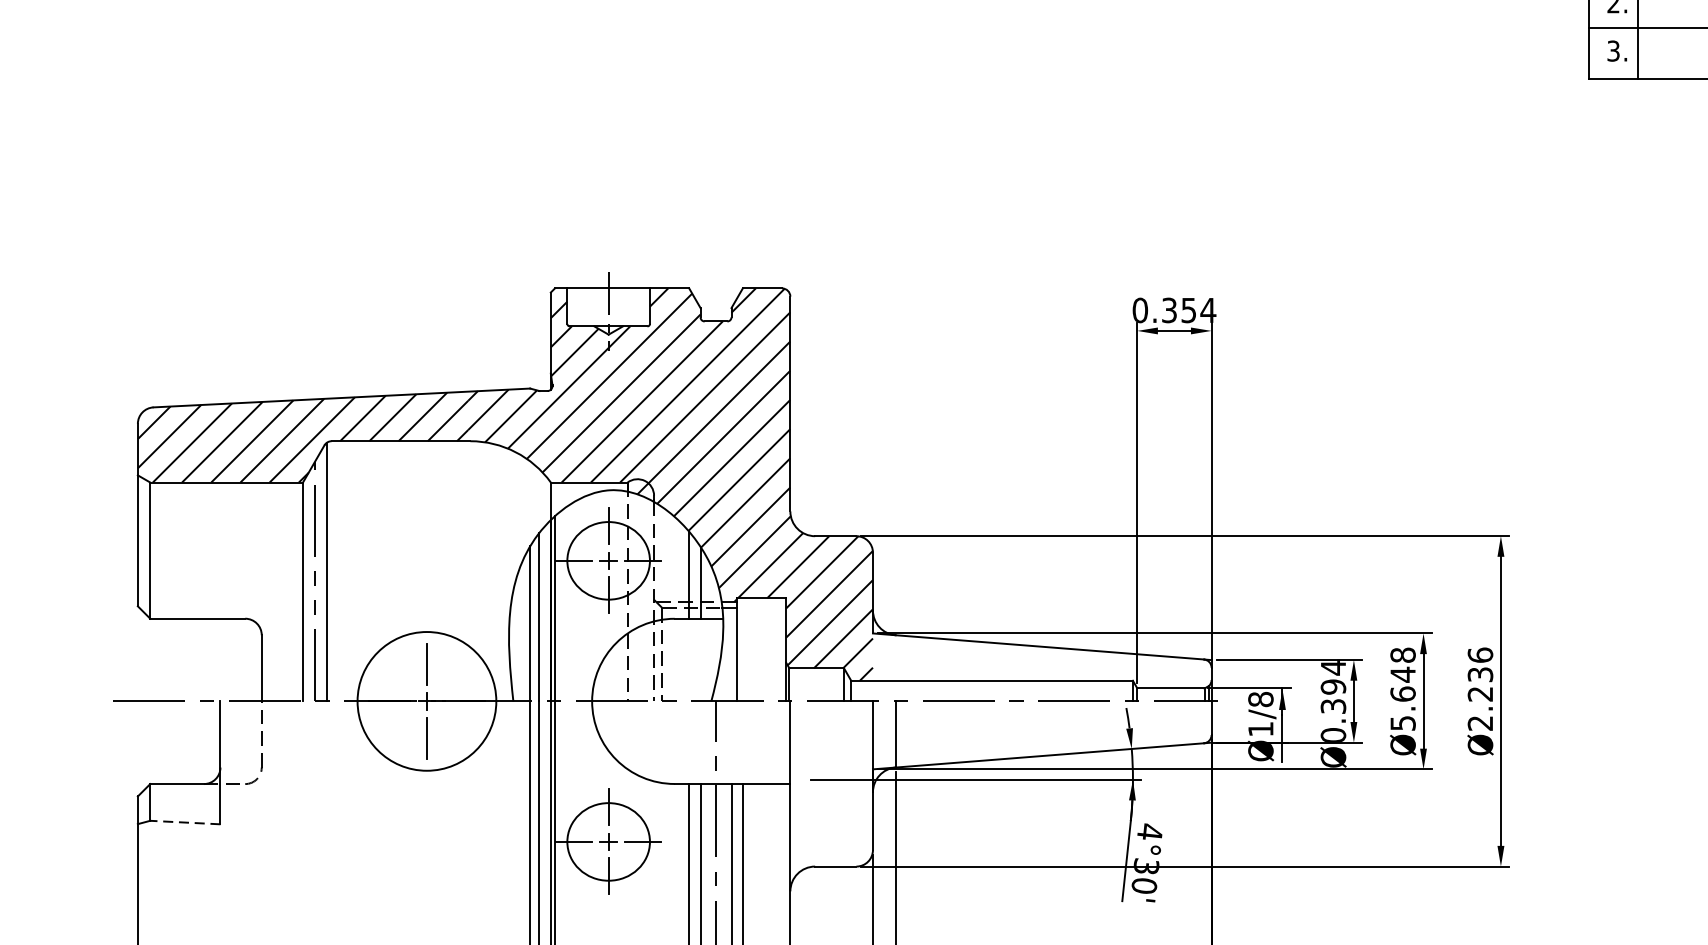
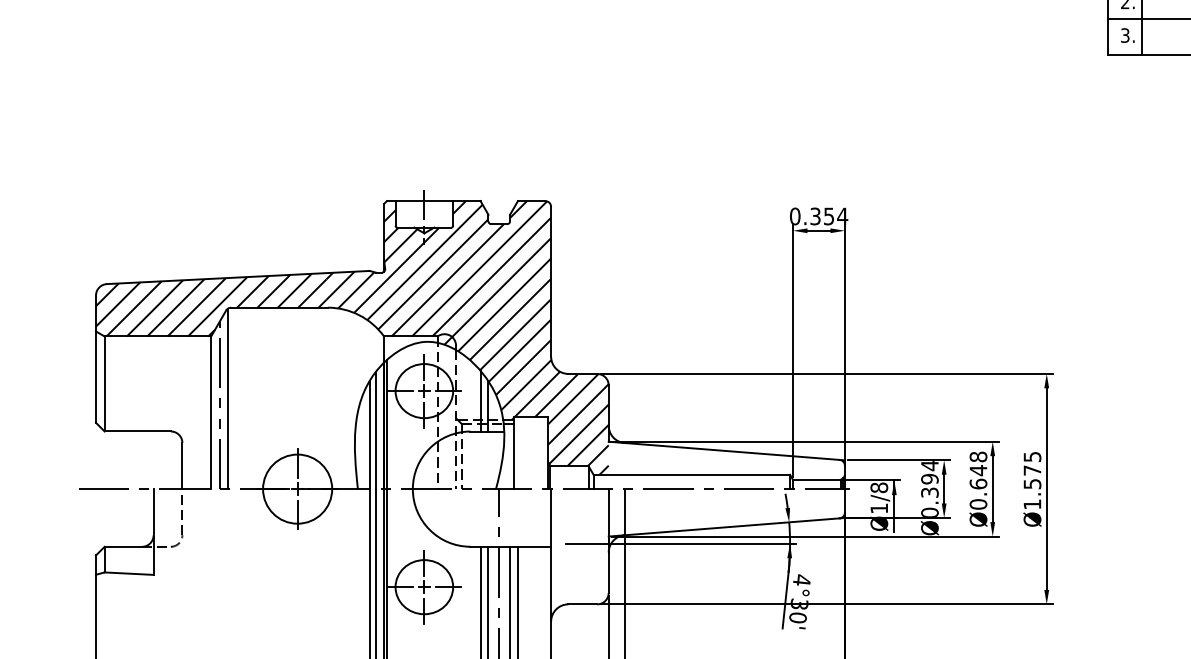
text: (1480, 688) -> (1032, 480), Ø2.236 -> Ø1.575
circle: (426, 700) -> (297, 488), size x0.71
text: (1403, 723) -> (978, 504), Ø5.648 -> Ø0.648
line: (185, 822) -> (129, 573), dashed -> solid

